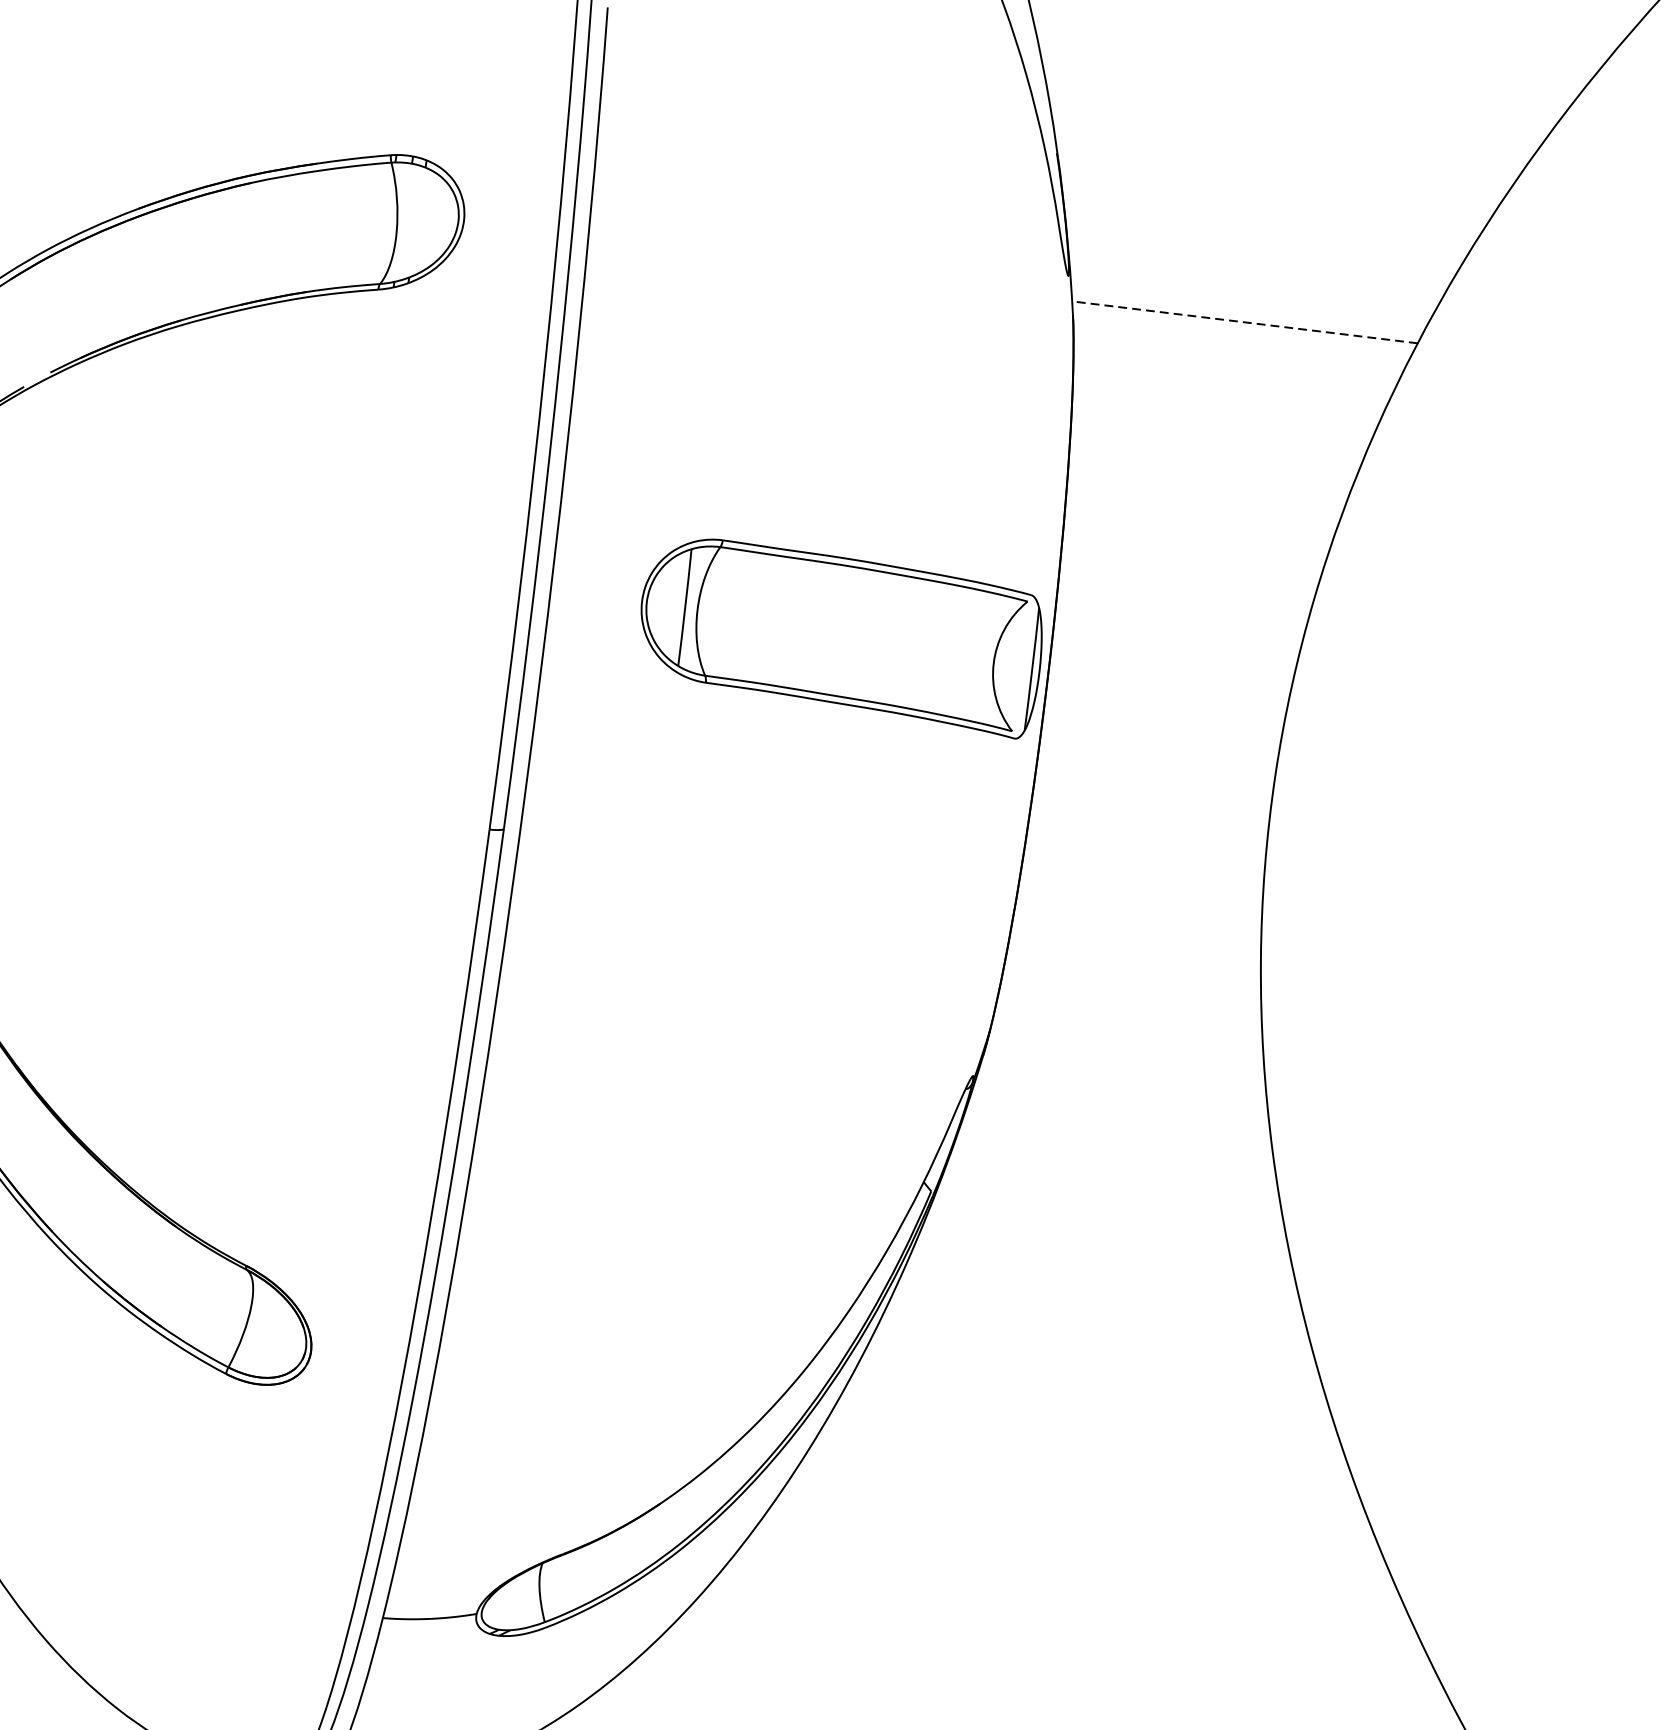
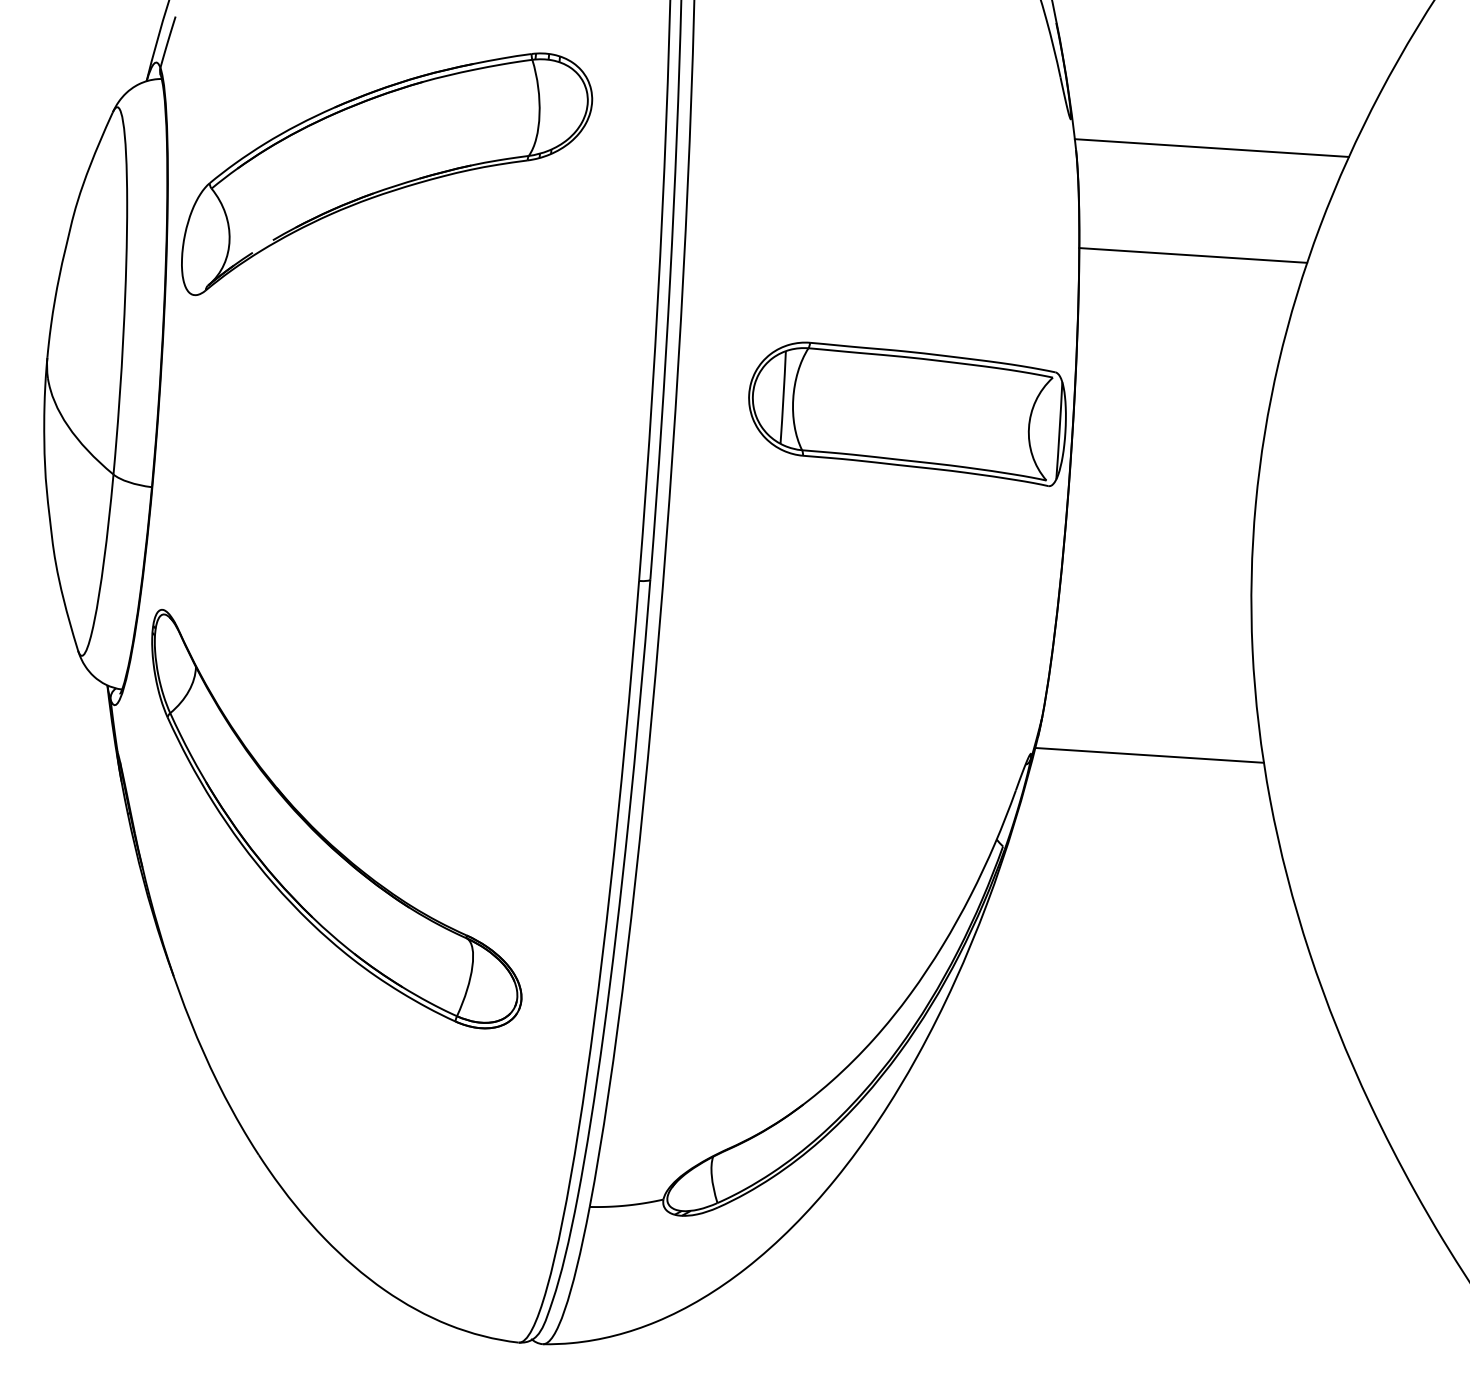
line: (1244, 322) -> (1211, 148), dashed -> solid
line: (1214, 456) -> (1193, 255), added
line: (1123, 1085) -> (1149, 754), added

